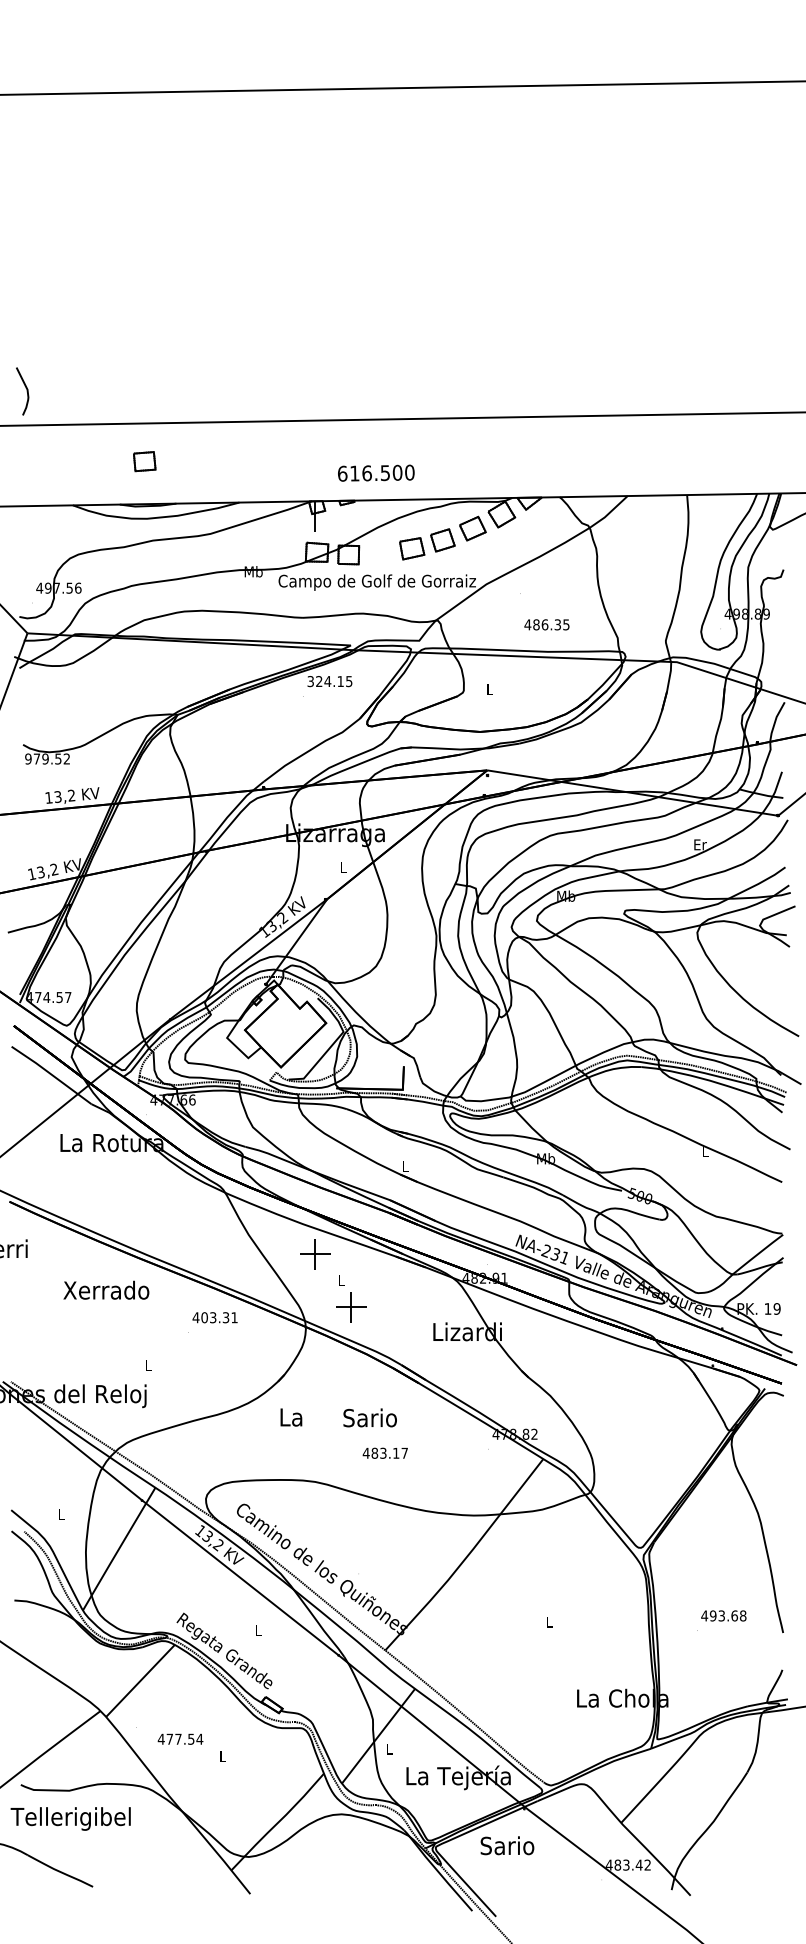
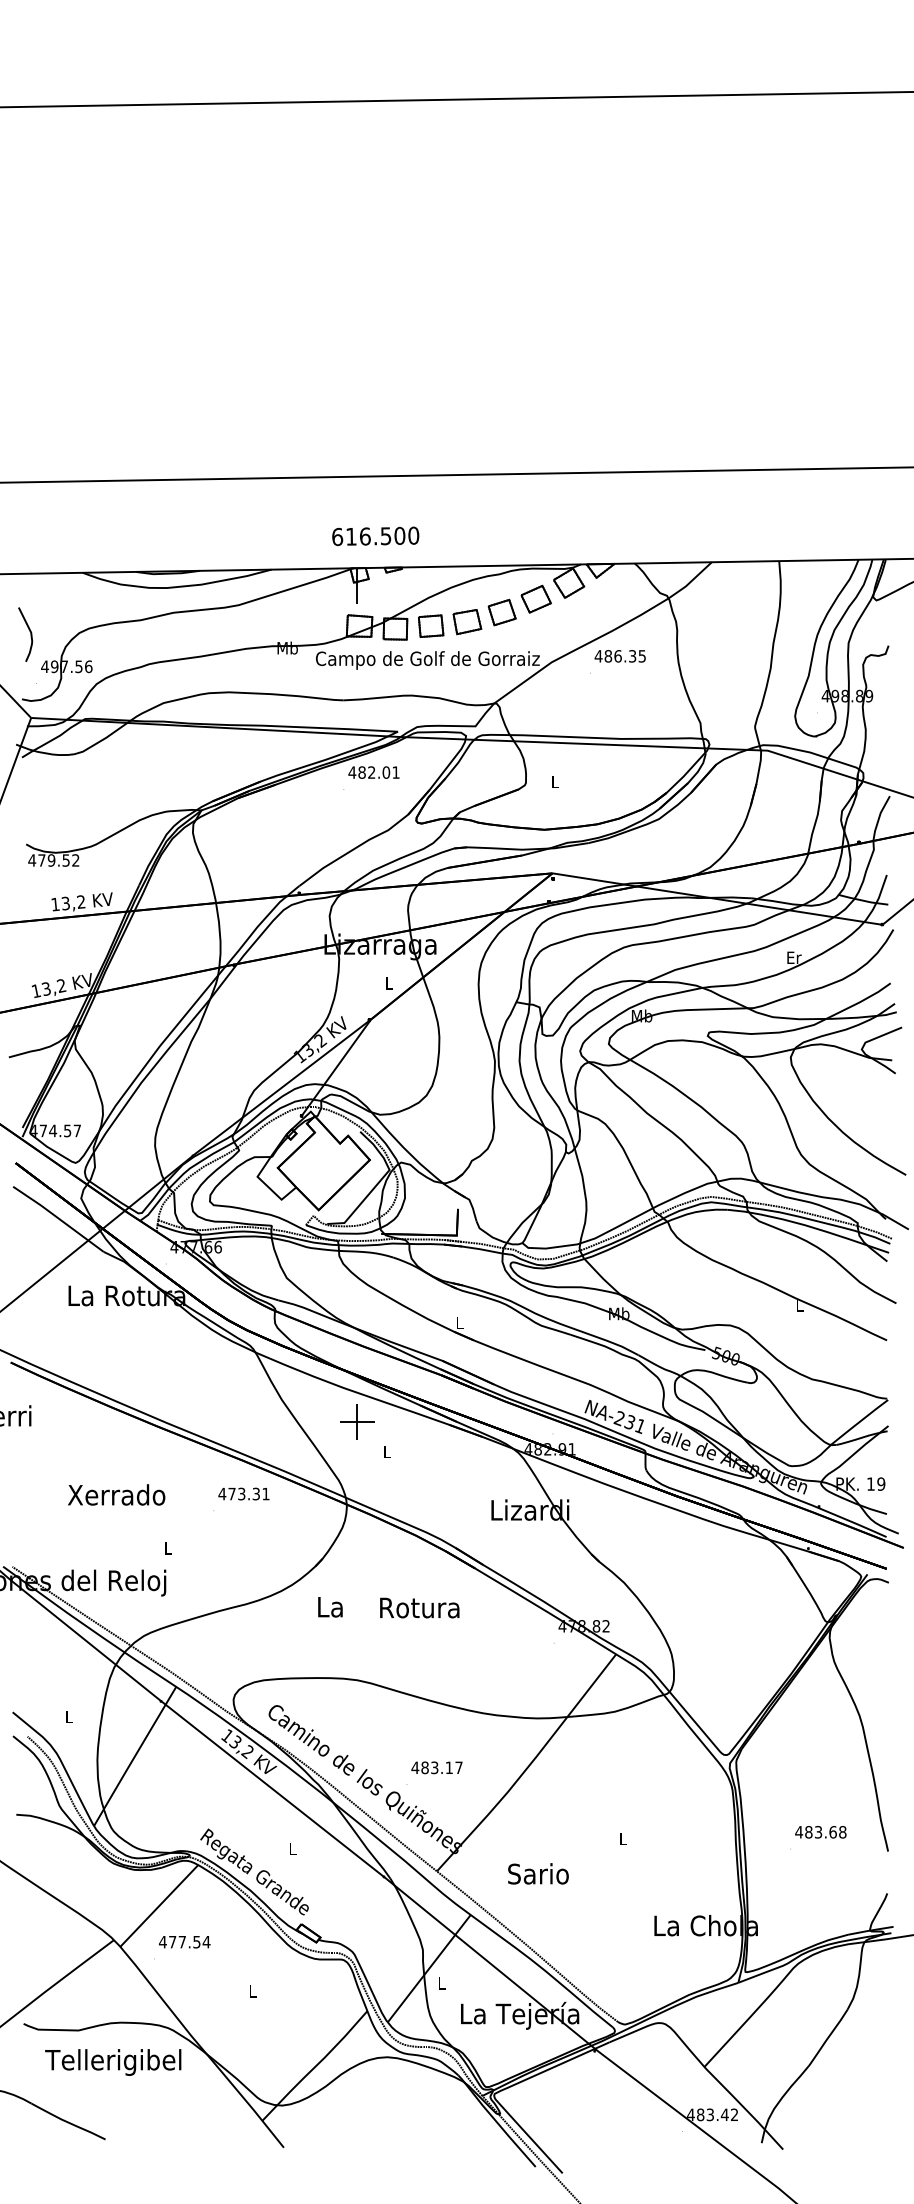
curve: (26, 388) -> (29, 631), moved
part: (145, 460) -> (431, 625), moved
text: (376, 473) -> (375, 536), moved
text: (546, 625) -> (619, 656), moved
text: (329, 681) -> (373, 772), 324.15 -> 482.01
text: (28, 759) -> (32, 860), 979.52 -> 479.52
text: (106, 1289) -> (116, 1494), moved
part: (351, 1306) -> (398, 1481), removed
text: (204, 1317) -> (231, 1493), 403.31 -> 473.31
text: (369, 1417) -> (419, 1607), Sario -> Rotura
text: (384, 1453) -> (436, 1767), moved
text: (712, 1616) -> (808, 1832), 493.68 -> 483.68
text: (180, 1739) -> (184, 1942), moved
text: (71, 1818) -> (113, 2062), moved
text: (507, 1845) -> (538, 1873), moved

